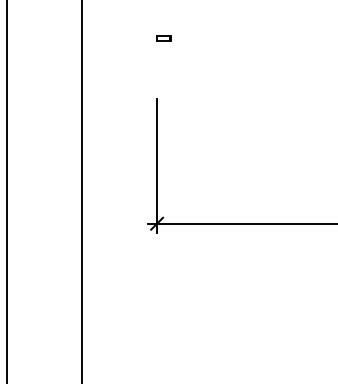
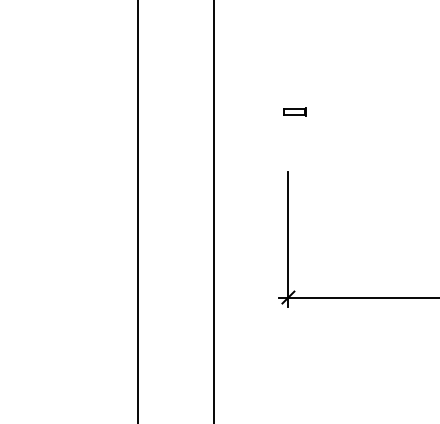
part: (163, 38) -> (294, 112), size x1.6

